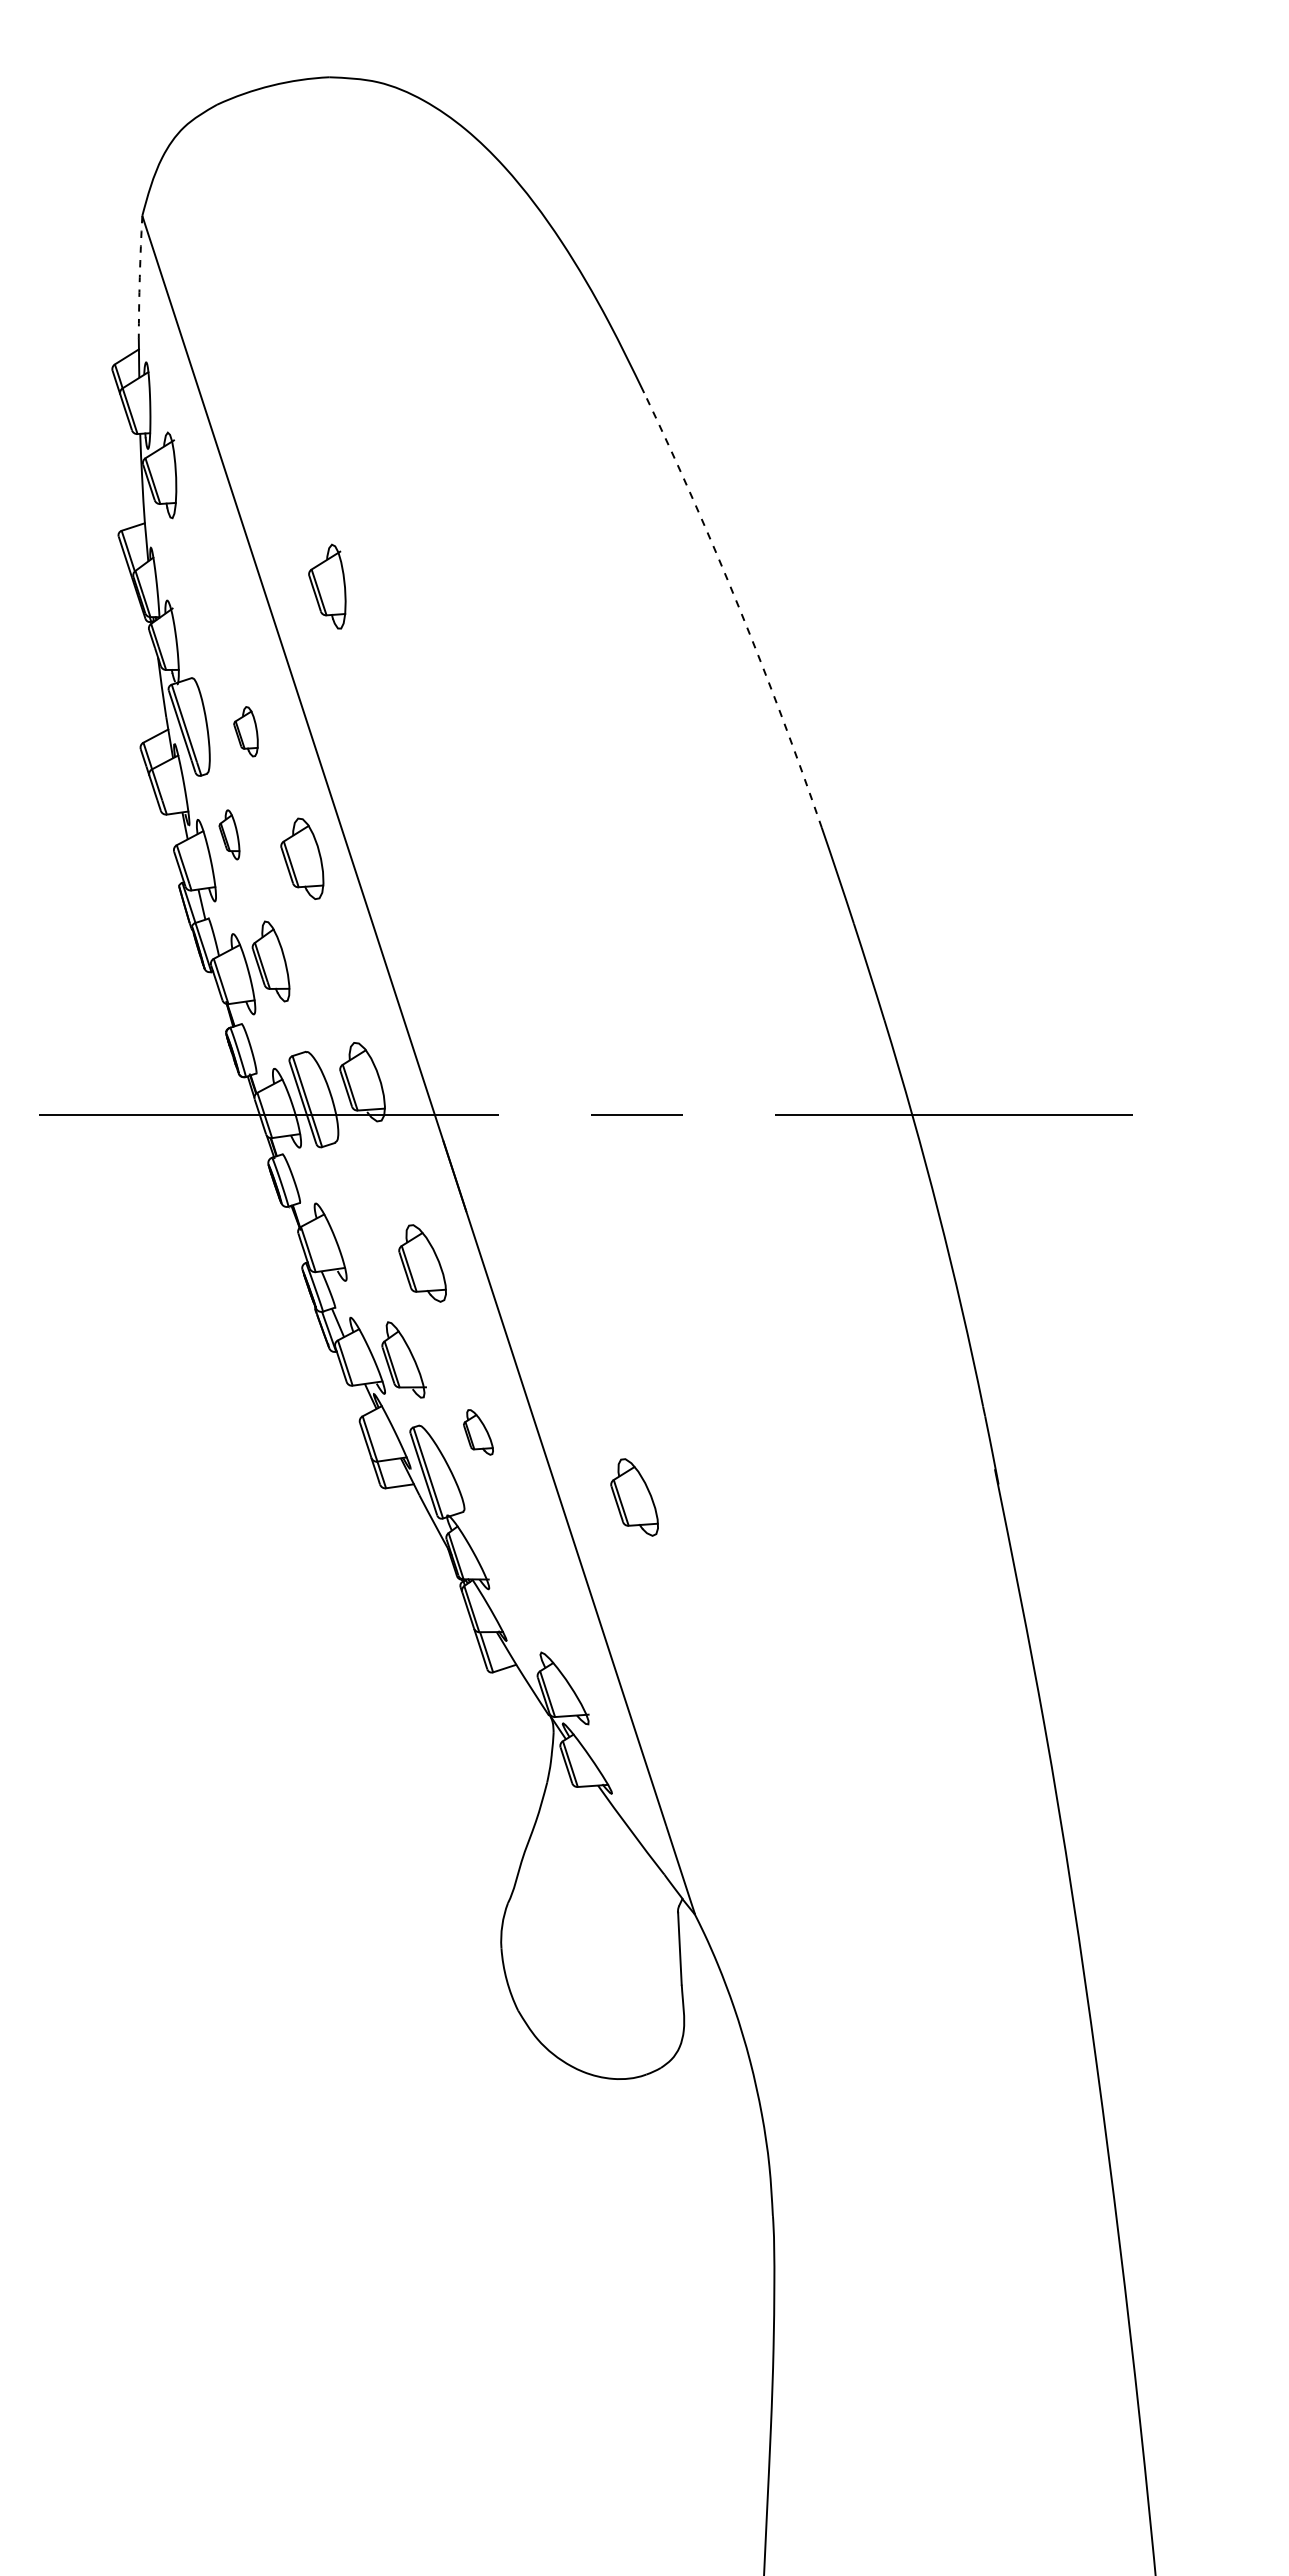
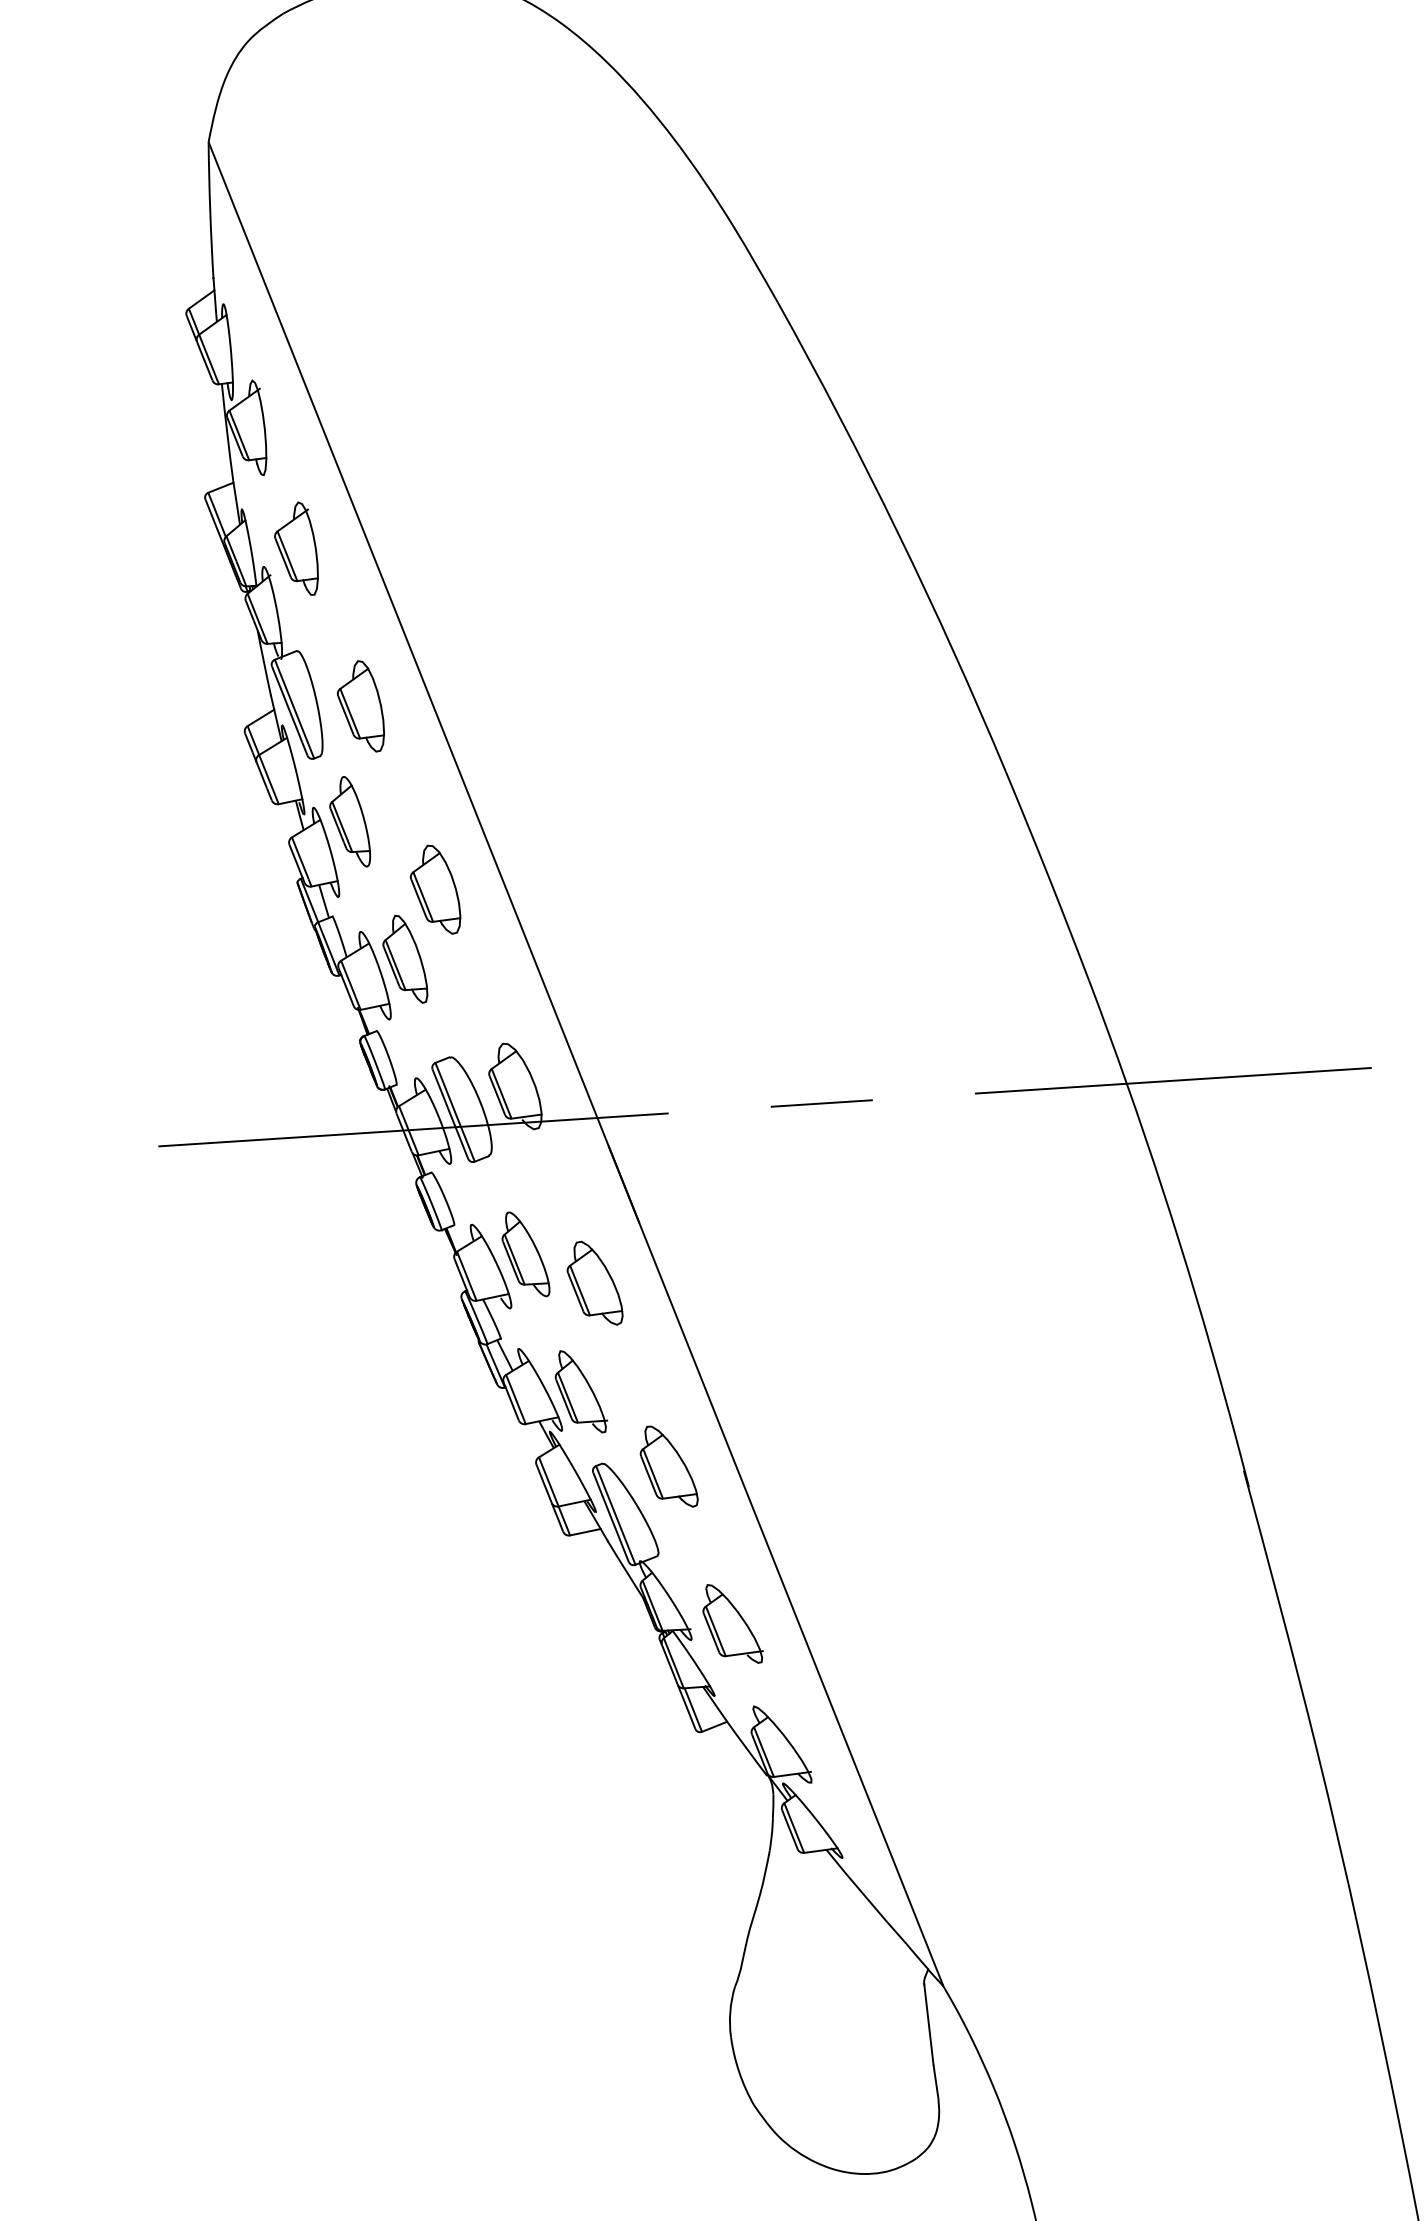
arc: (139, 277) -> (209, 210), dashed -> solid
part: (327, 586) -> (296, 549), moved
arc: (739, 607) -> (898, 533), dashed -> solid
part: (245, 731) -> (359, 706), size x1.67
part: (229, 834) -> (349, 821), size x1.67
part: (302, 858) -> (435, 889), moved
part: (361, 1232) -> (524, 1253), added
part: (478, 1432) -> (668, 1466), size x1.67
part: (634, 1497) -> (846, 1527), removed
part: (526, 1576) -> (732, 1623), added

